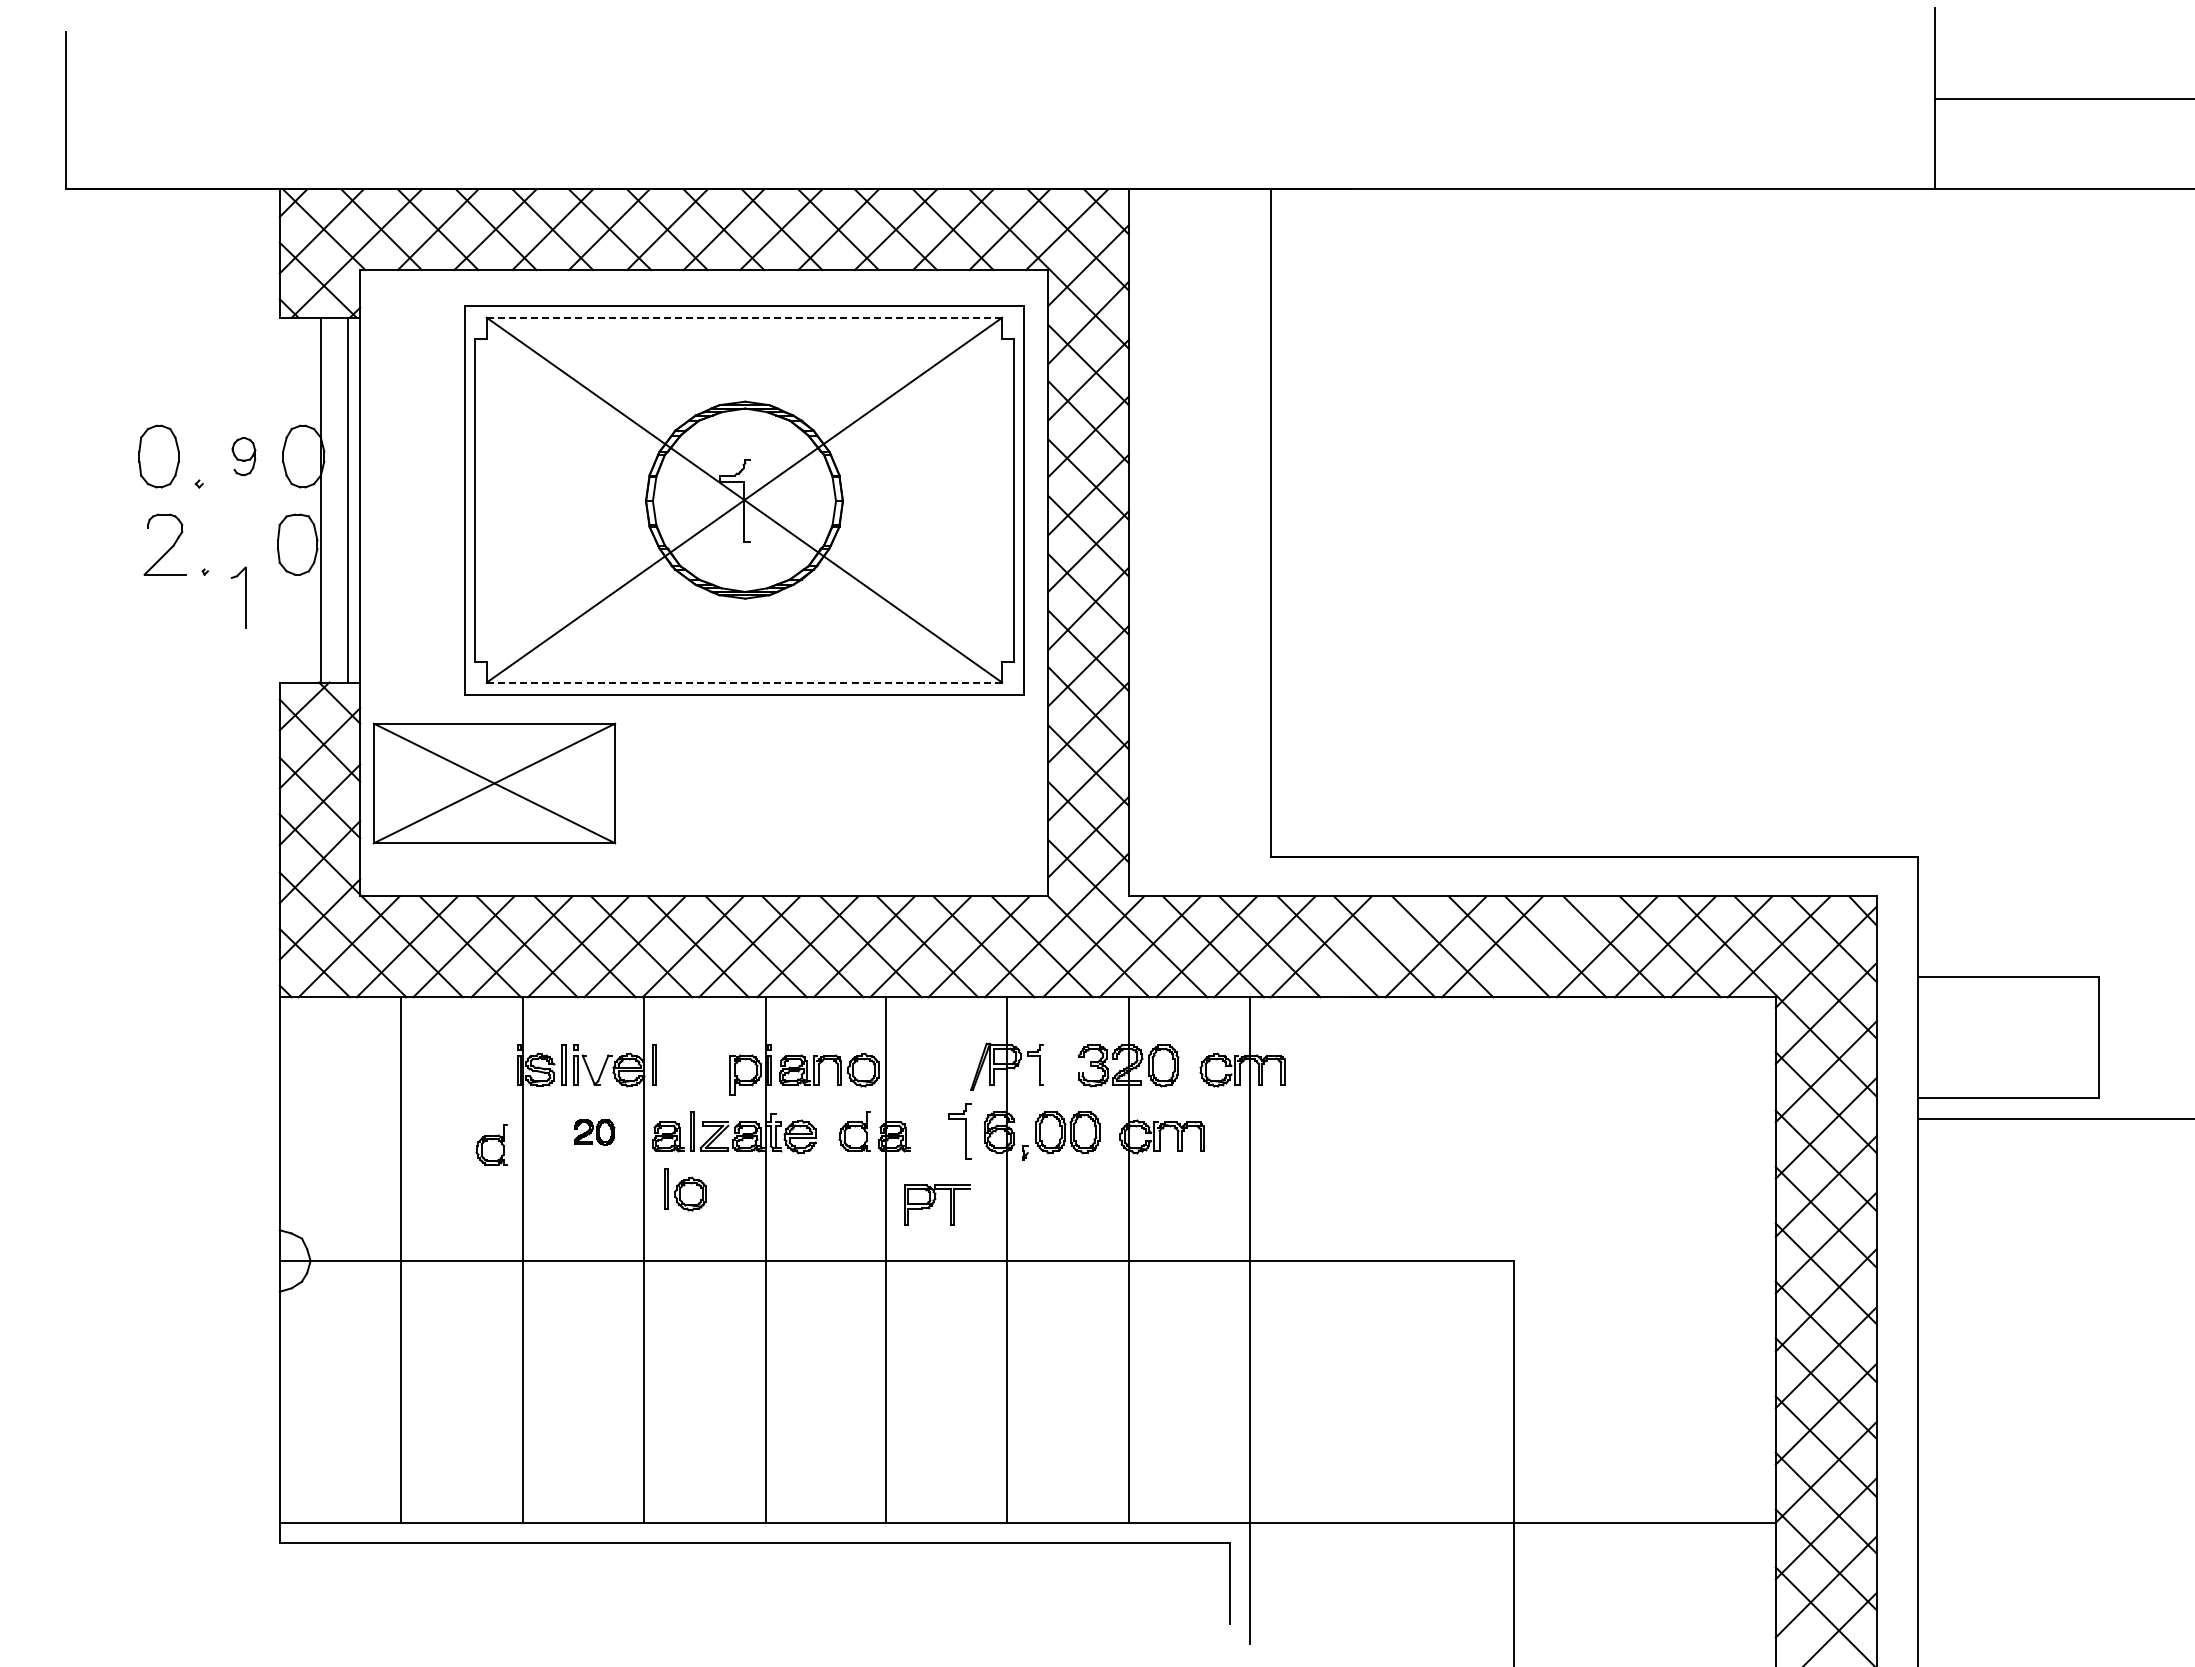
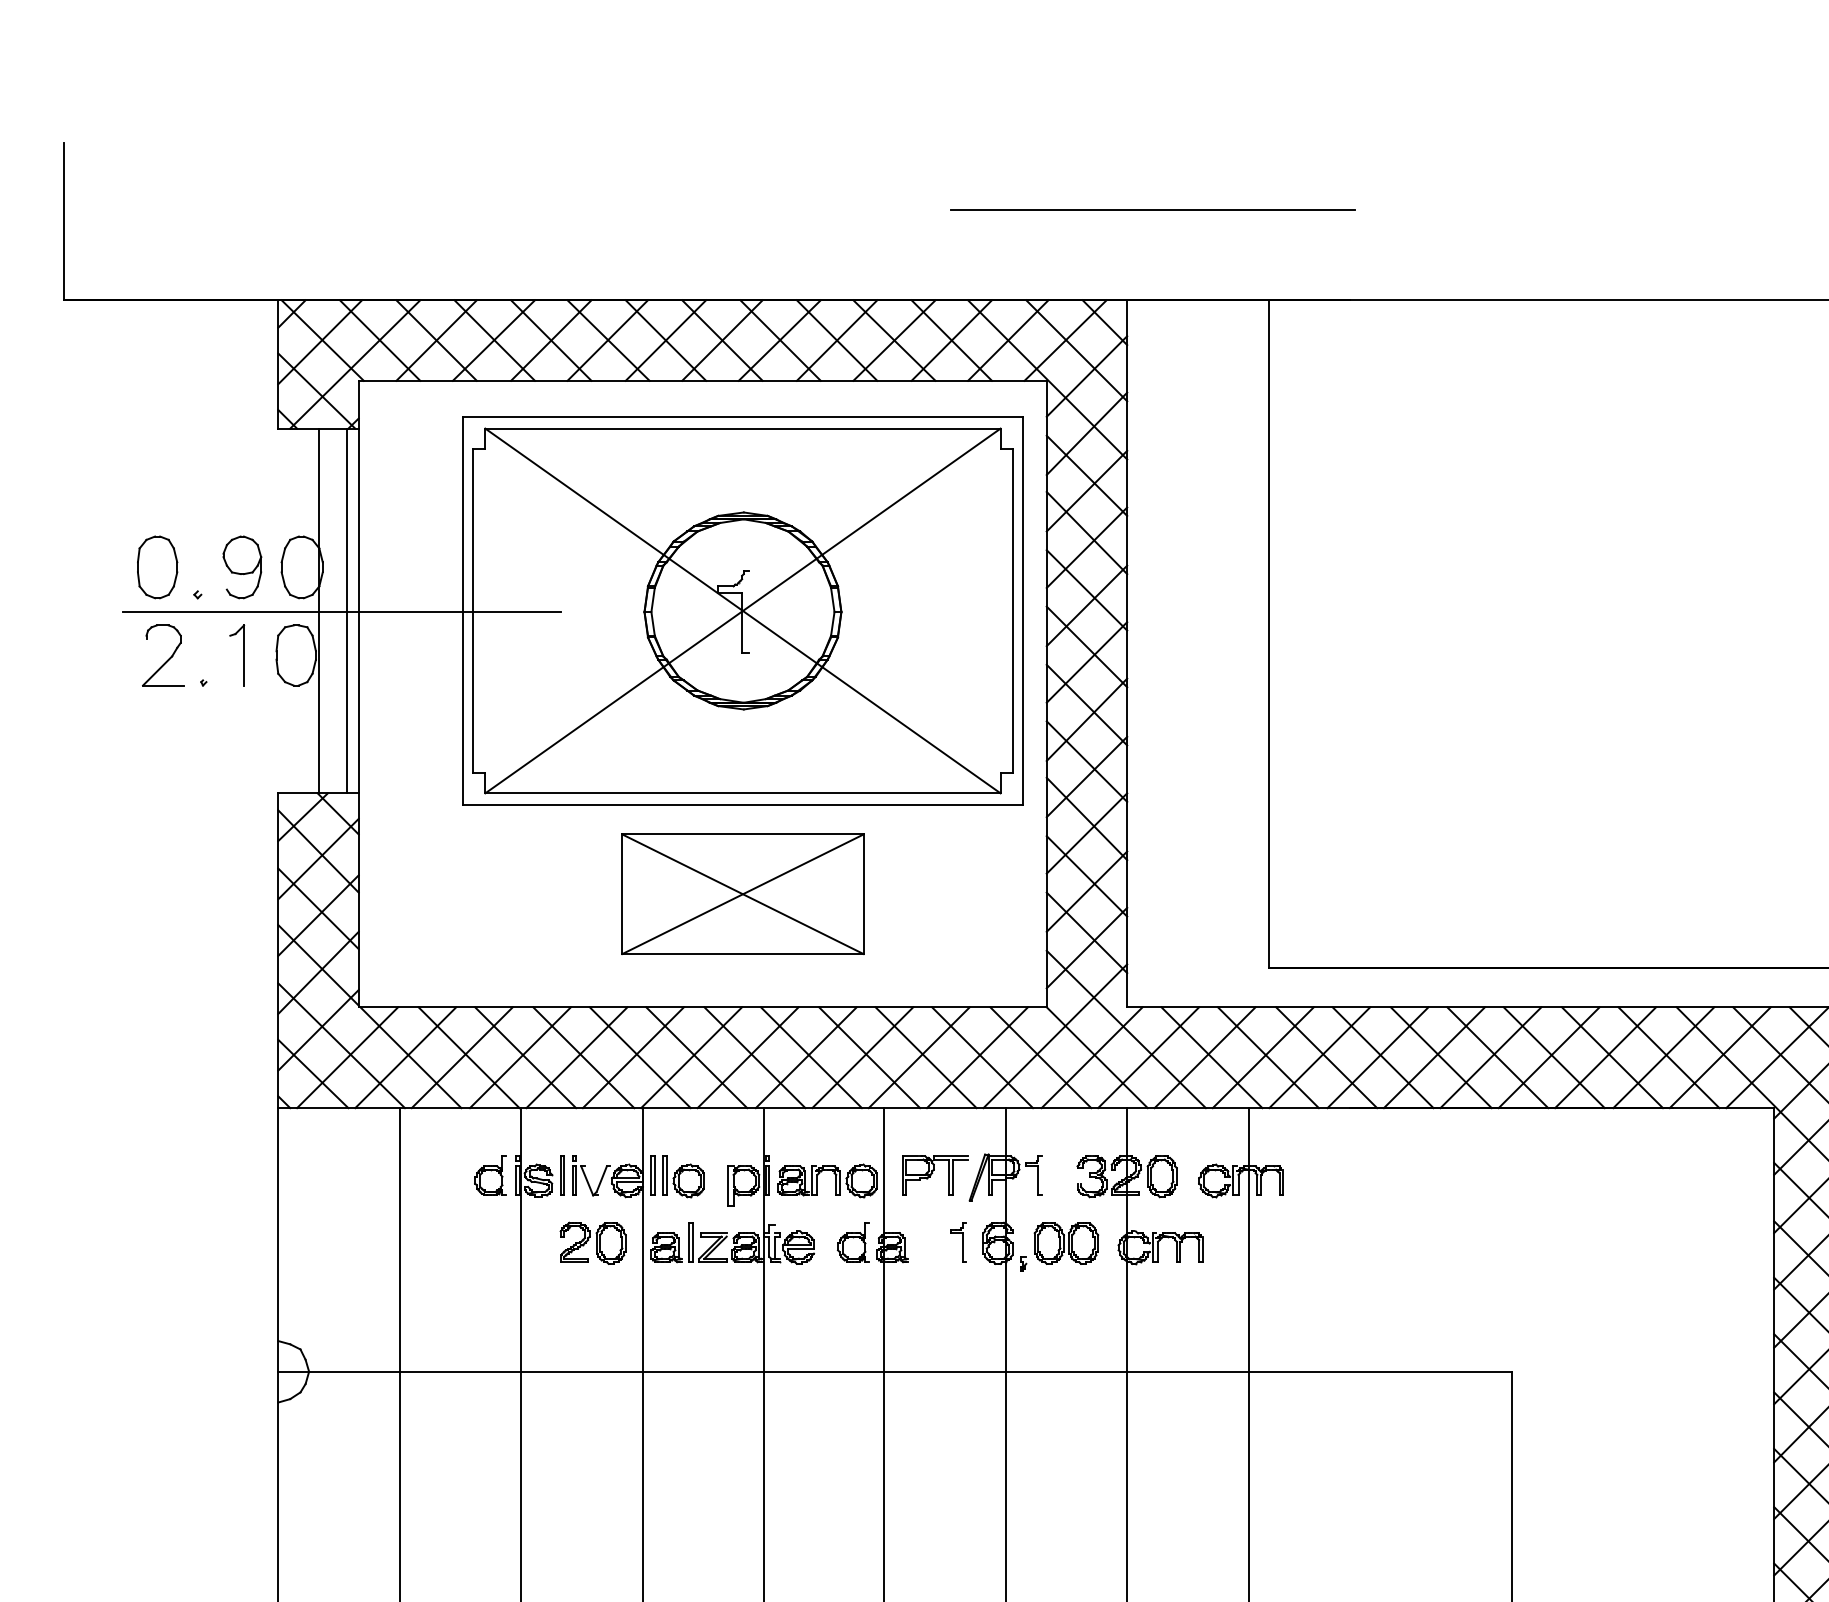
line: (1154, 98) -> (1152, 209), added
line: (744, 317) -> (742, 428), dashed -> solid
part: (243, 456) -> (241, 567), size x1.67
line: (343, 501) -> (341, 612), added
part: (245, 597) -> (243, 655), moved
line: (744, 682) -> (742, 793), dashed -> solid
part: (494, 783) -> (742, 894), moved
line: (1379, 946) -> (1377, 1057), added
line: (1550, 946) -> (1548, 1057), added
part: (959, 1131) -> (957, 1242), size x0.71
part: (594, 1132) -> (592, 1243), size x1.67
part: (491, 1144) -> (489, 1175), moved
part: (685, 1189) -> (683, 1176), moved
part: (937, 1204) -> (935, 1175), moved

